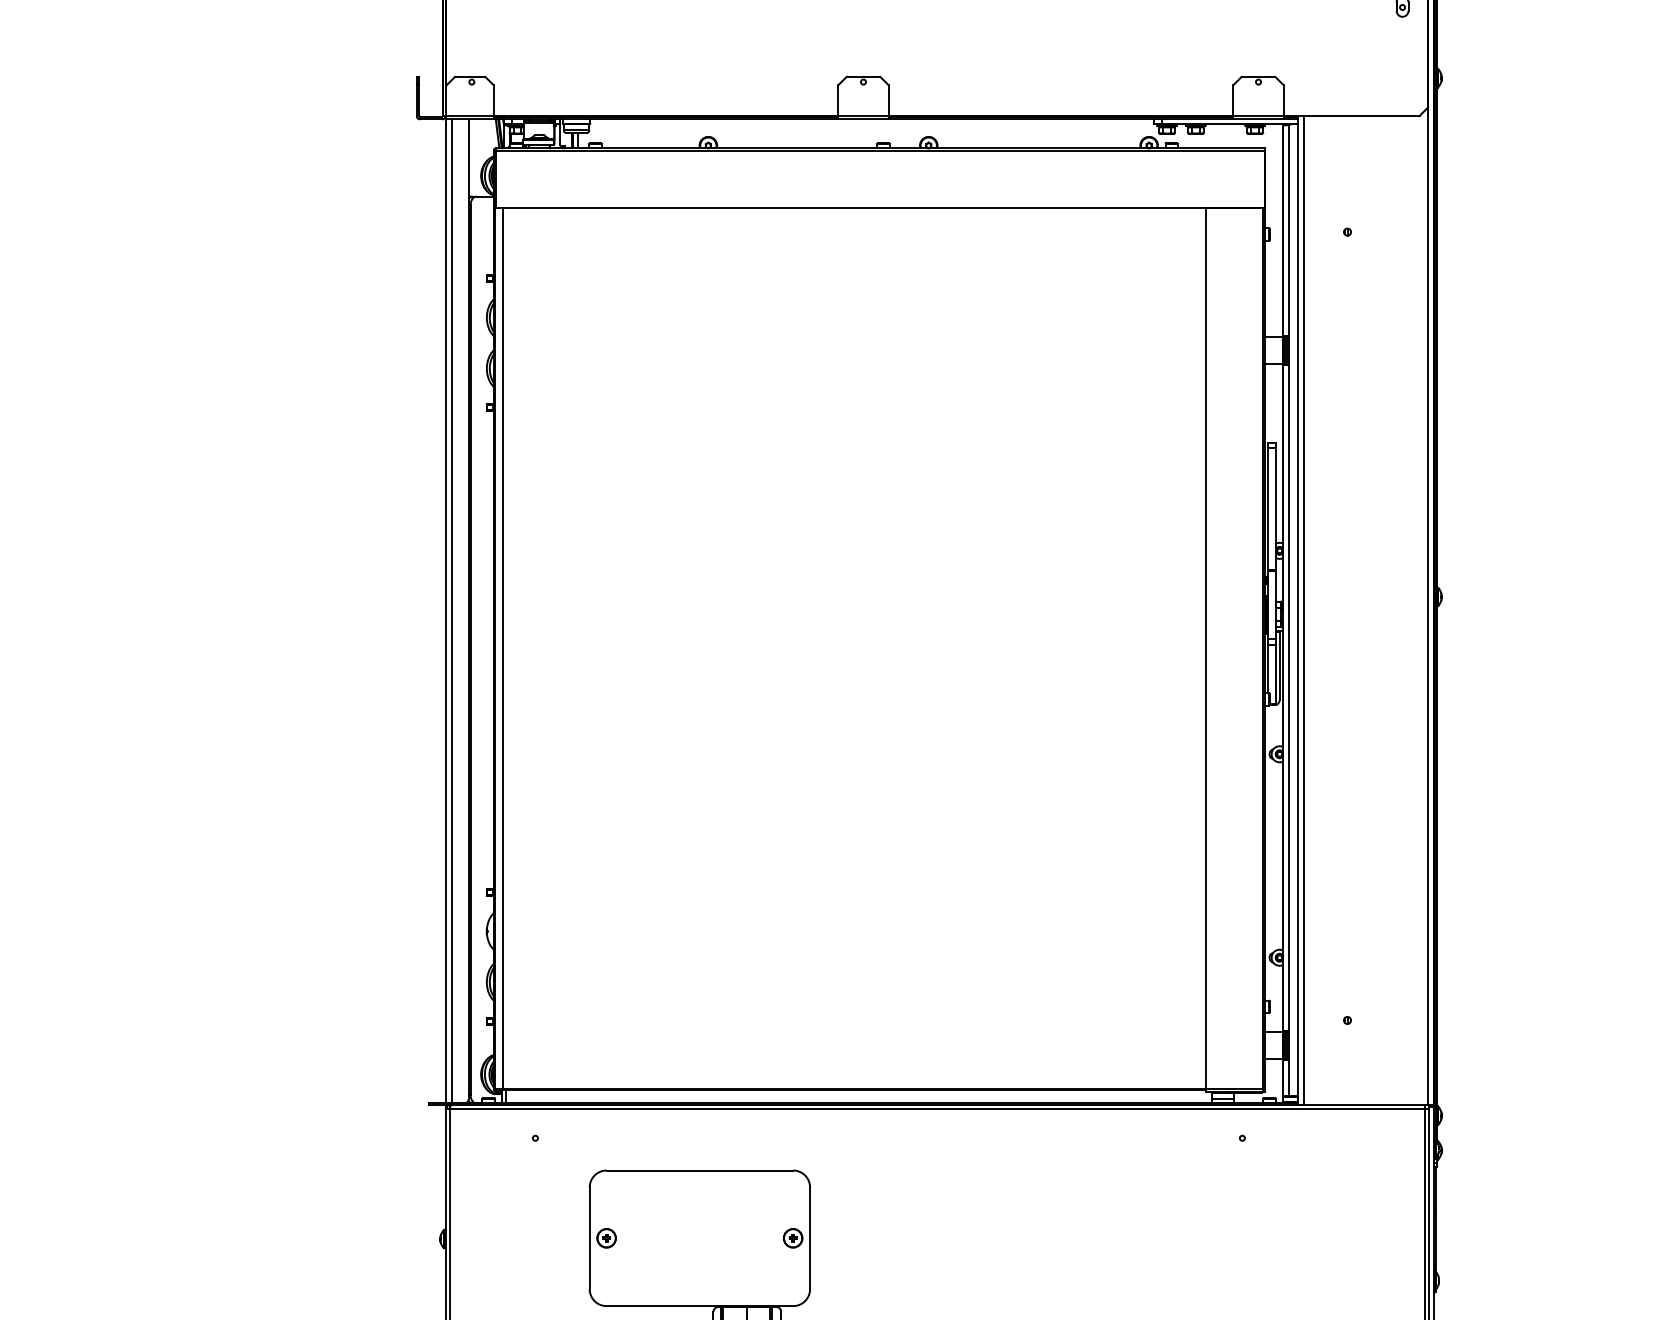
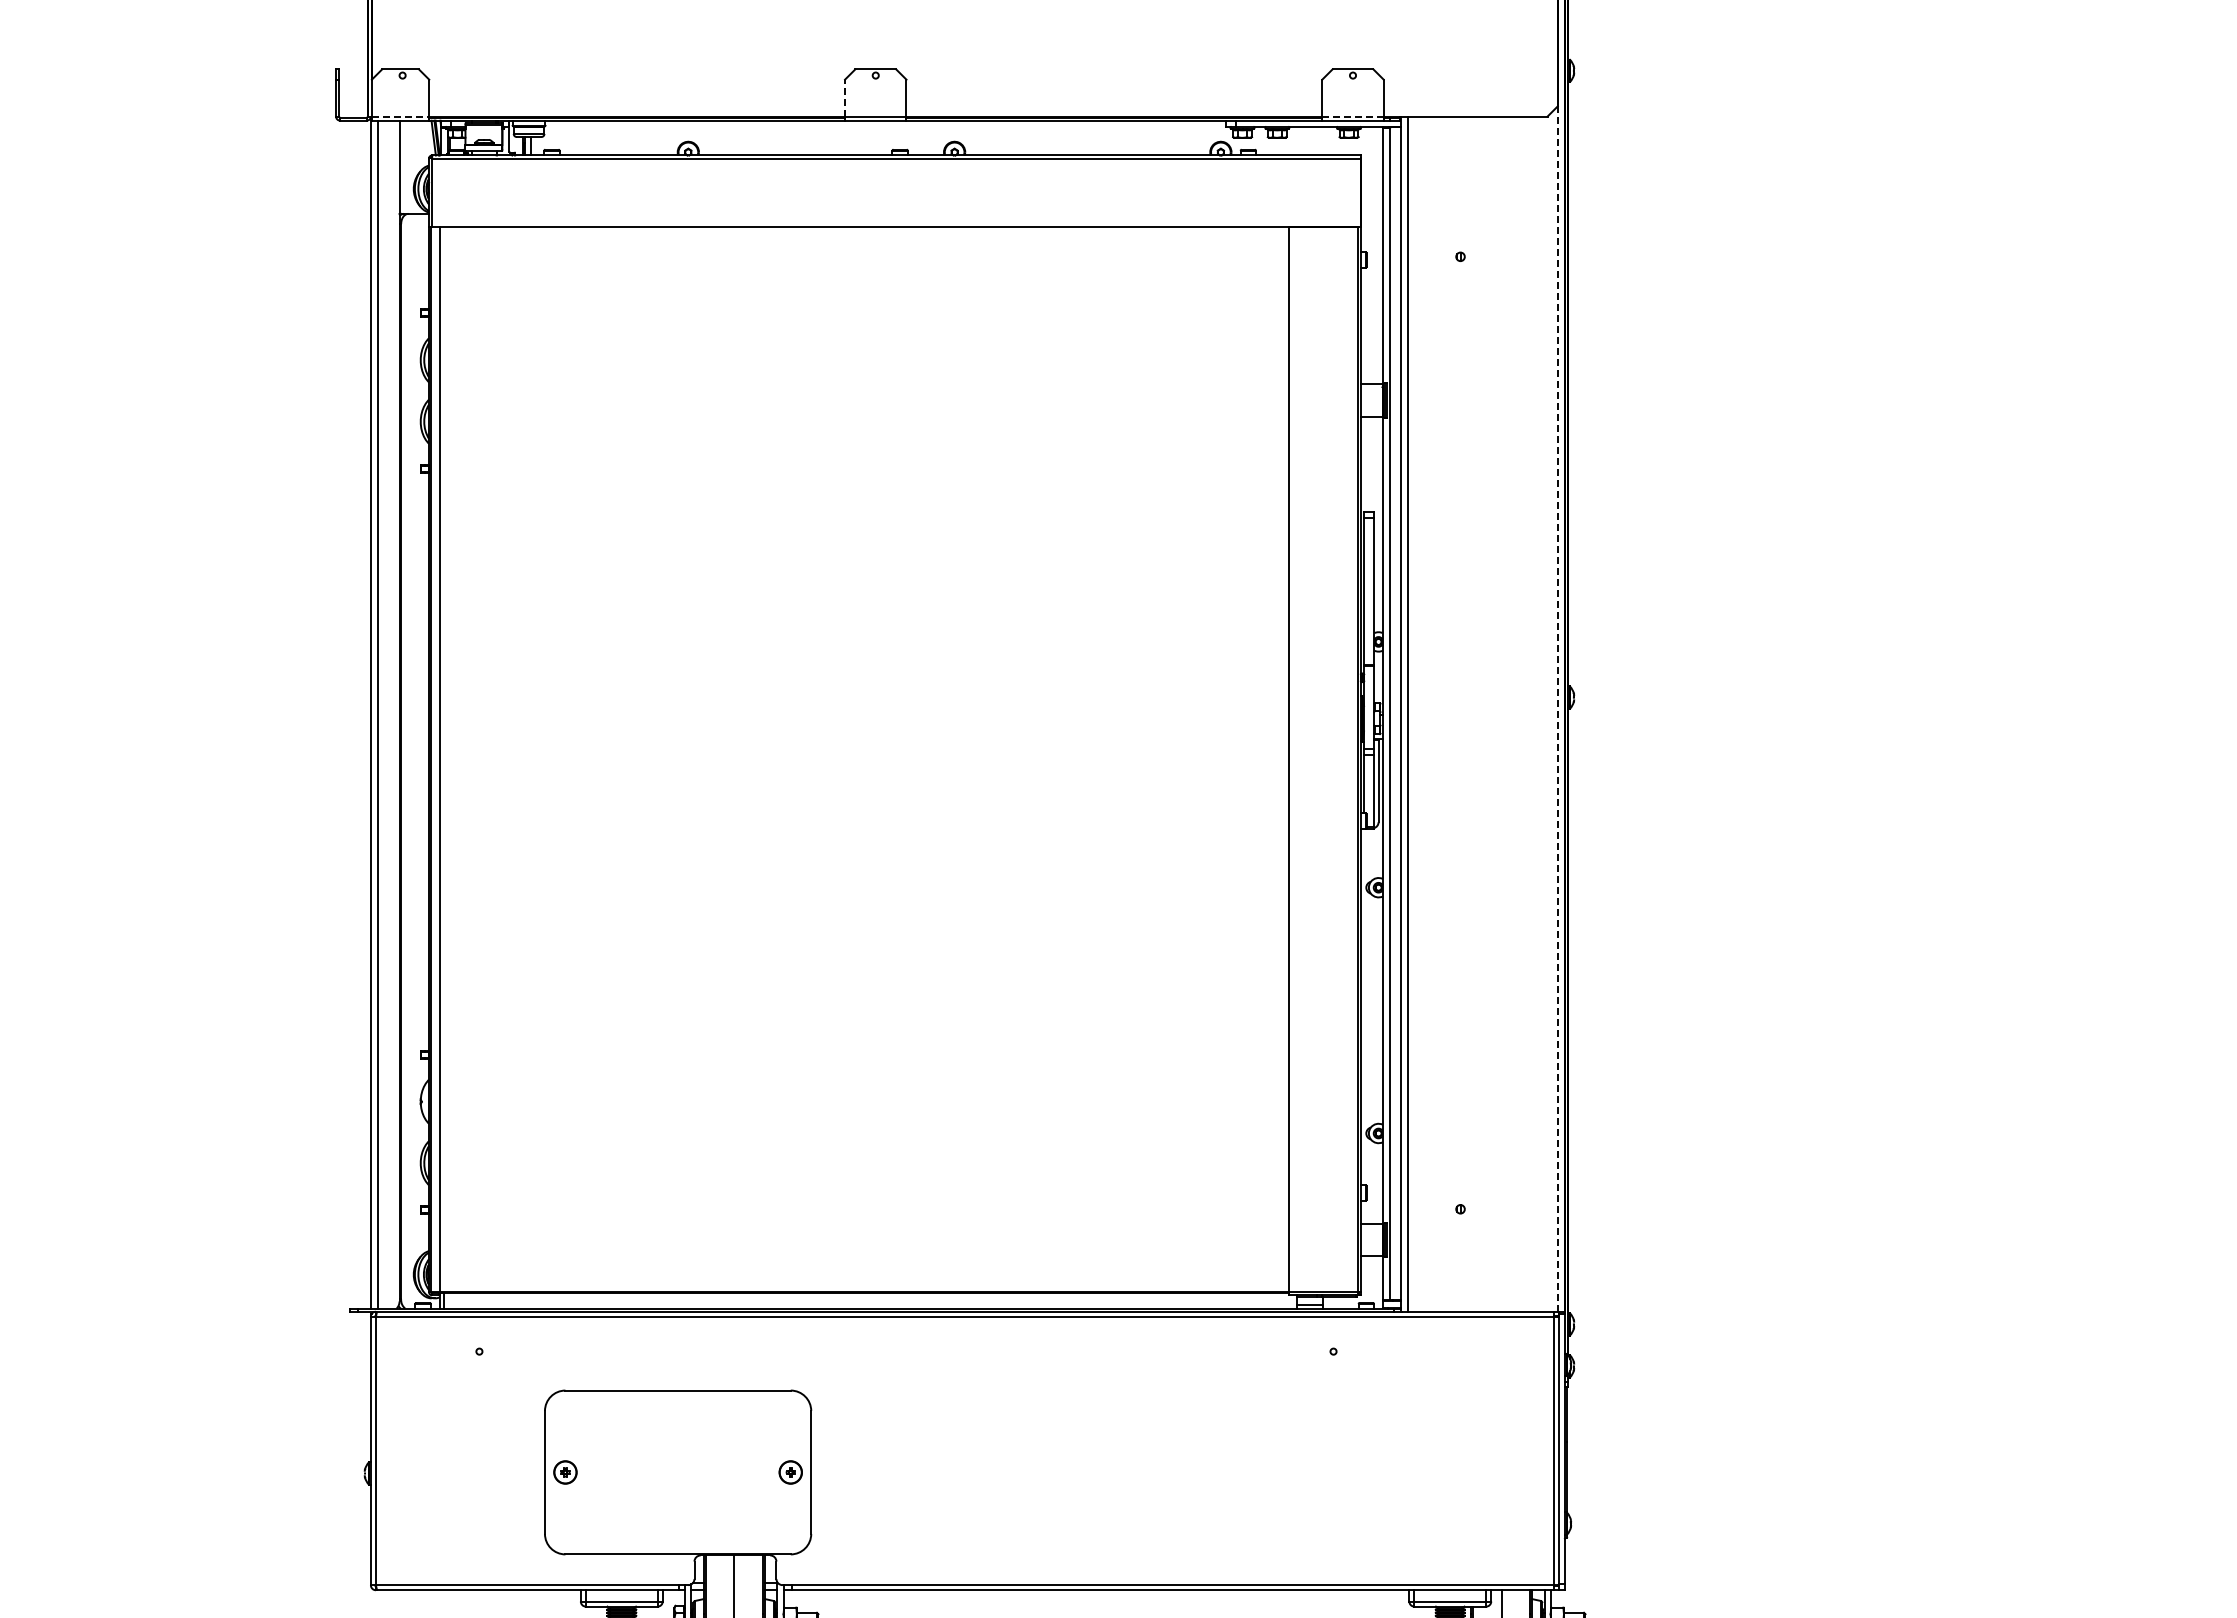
line: (838, 100) -> (845, 97), solid -> dashed
line: (470, 115) -> (400, 116), solid -> dashed
line: (1258, 115) -> (1353, 116), solid -> dashed
line: (1427, 606) -> (1557, 709), solid -> dashed

